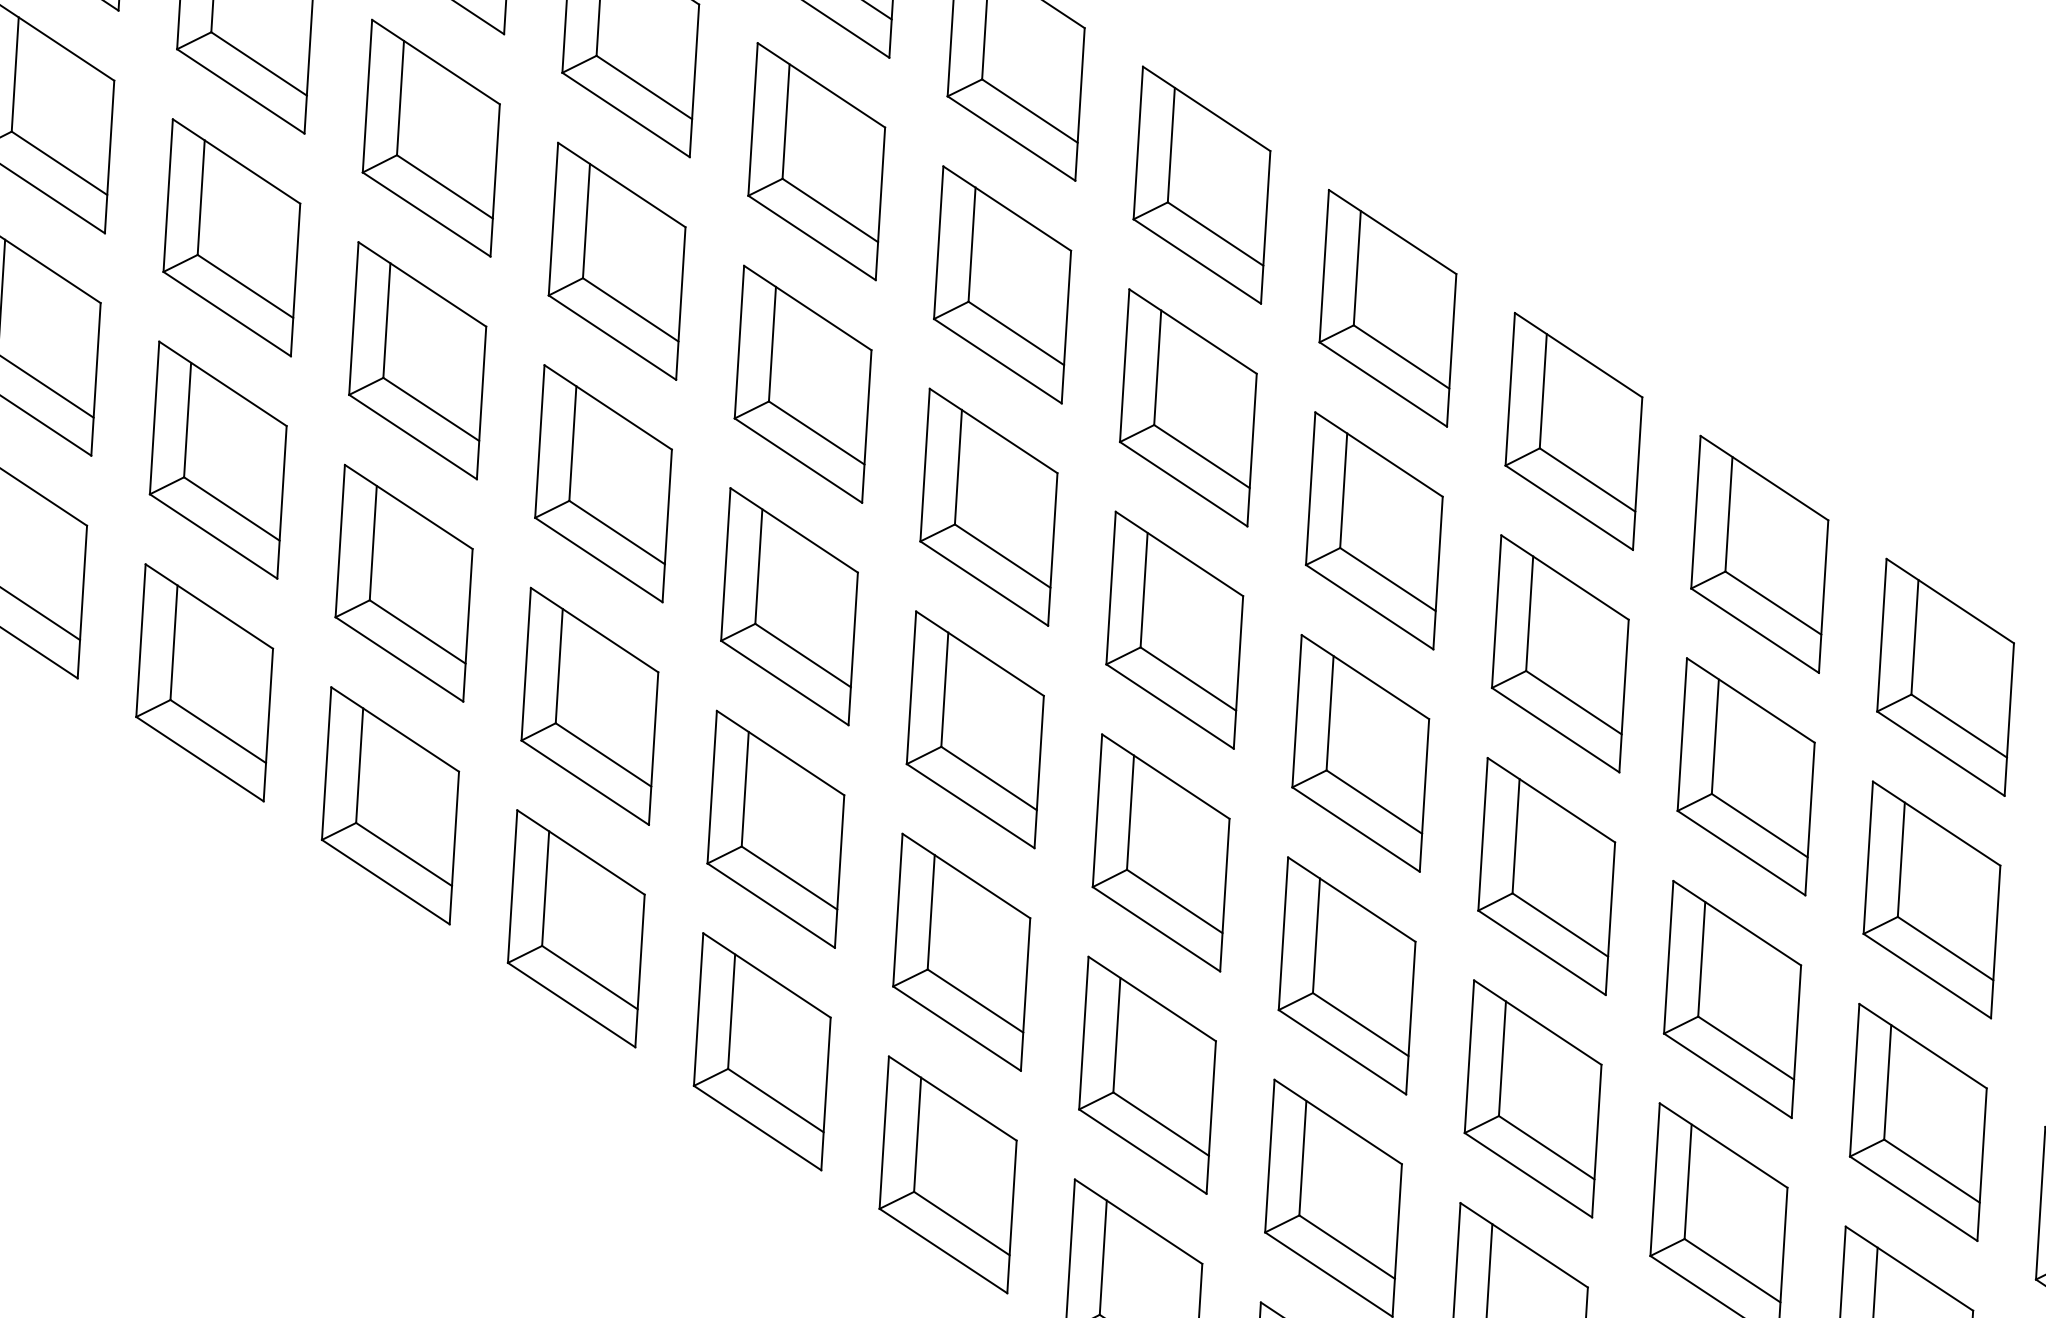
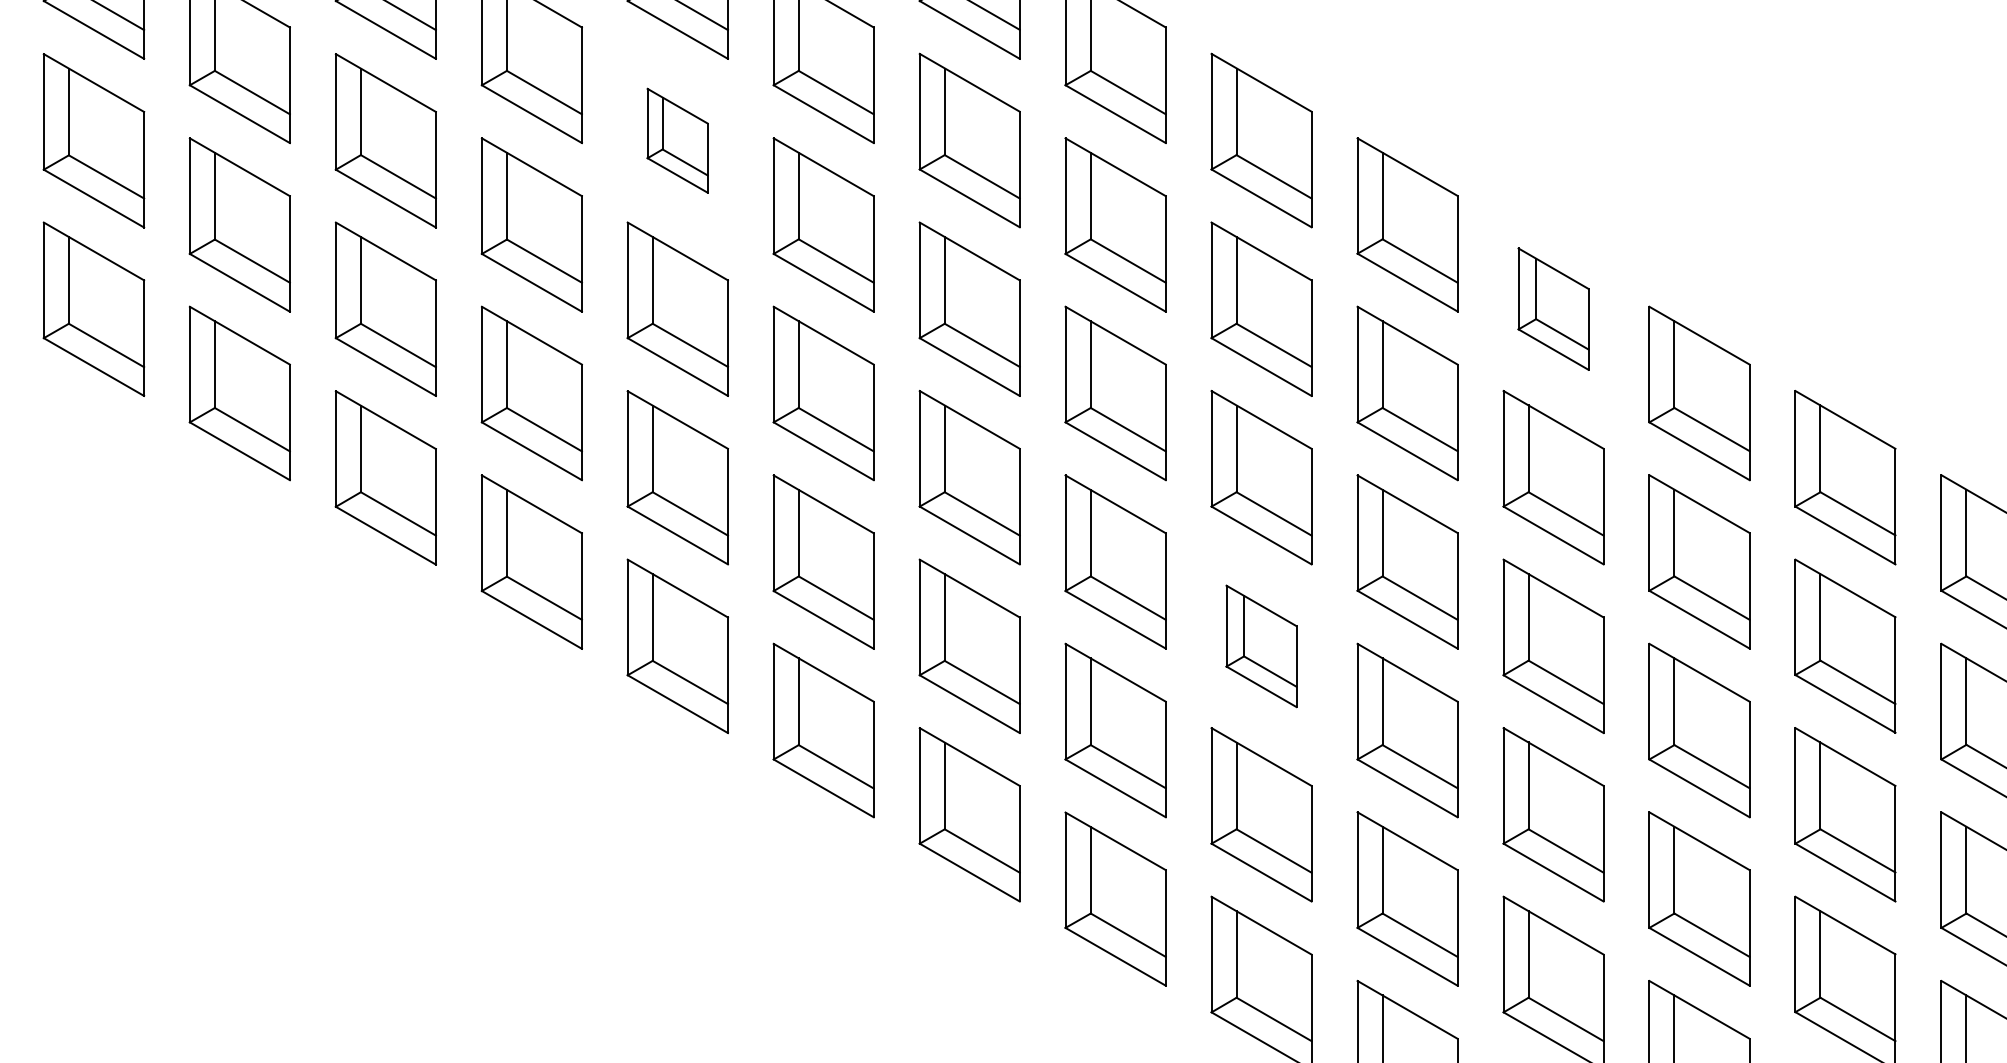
part: (430, 137) -> (677, 140), size x0.6
part: (1573, 430) -> (1553, 308), size x0.7
part: (1161, 853) -> (1261, 646), size x0.7

